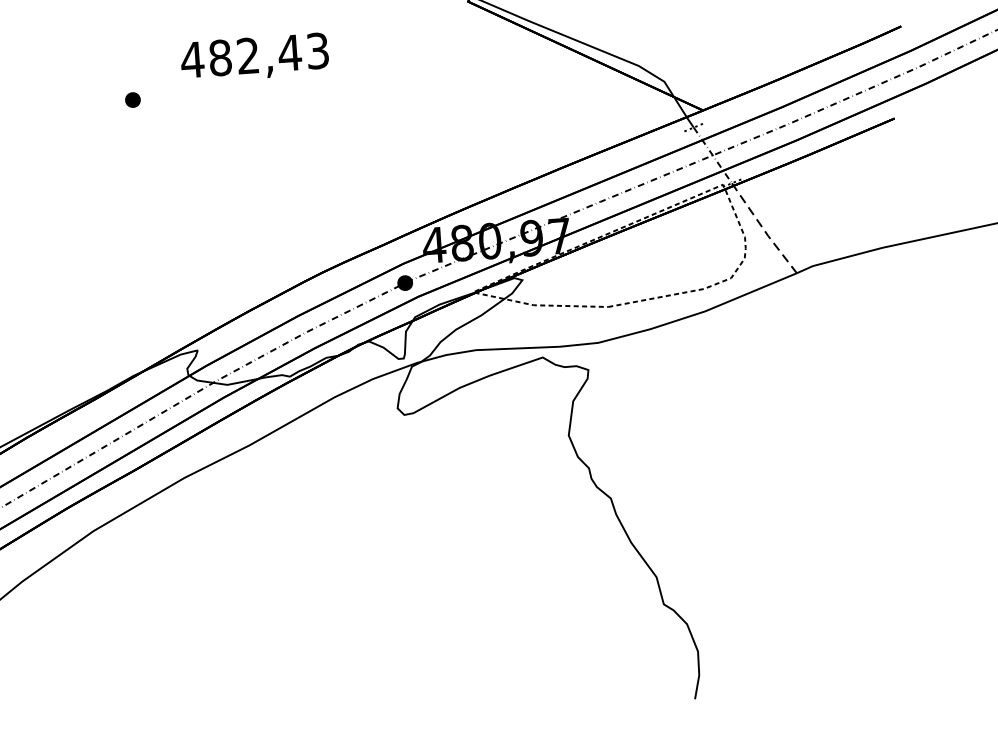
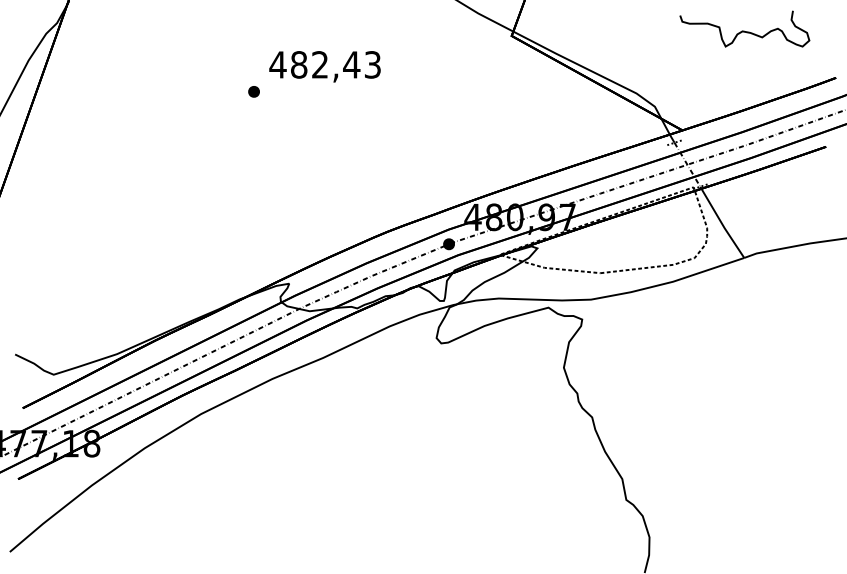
text: (254, 57) -> (324, 66), moved
line: (763, 229) -> (721, 223), dashed -> solid

